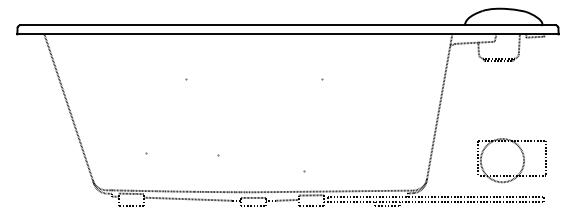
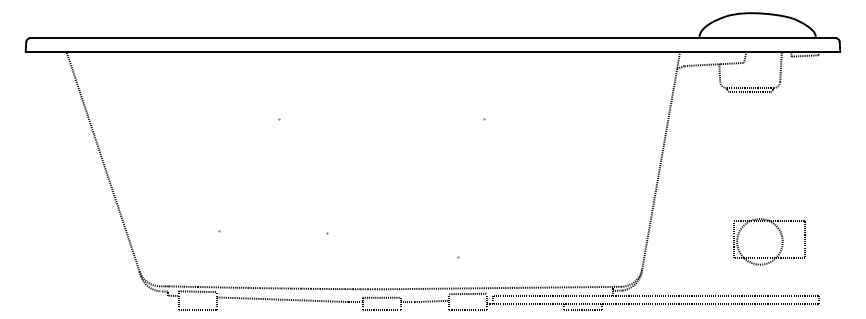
part: (511, 160) -> (769, 241), size x0.7

